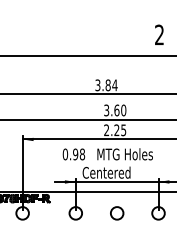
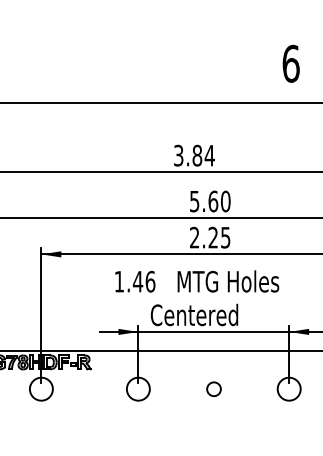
text: (159, 34) -> (290, 62), 2 -> 6
text: (106, 109) -> (194, 199), 3.60 -> 5.60
text: (73, 154) -> (134, 281), 0.98 -> 1.46
circle: (117, 213) -> (214, 389), size x0.6

